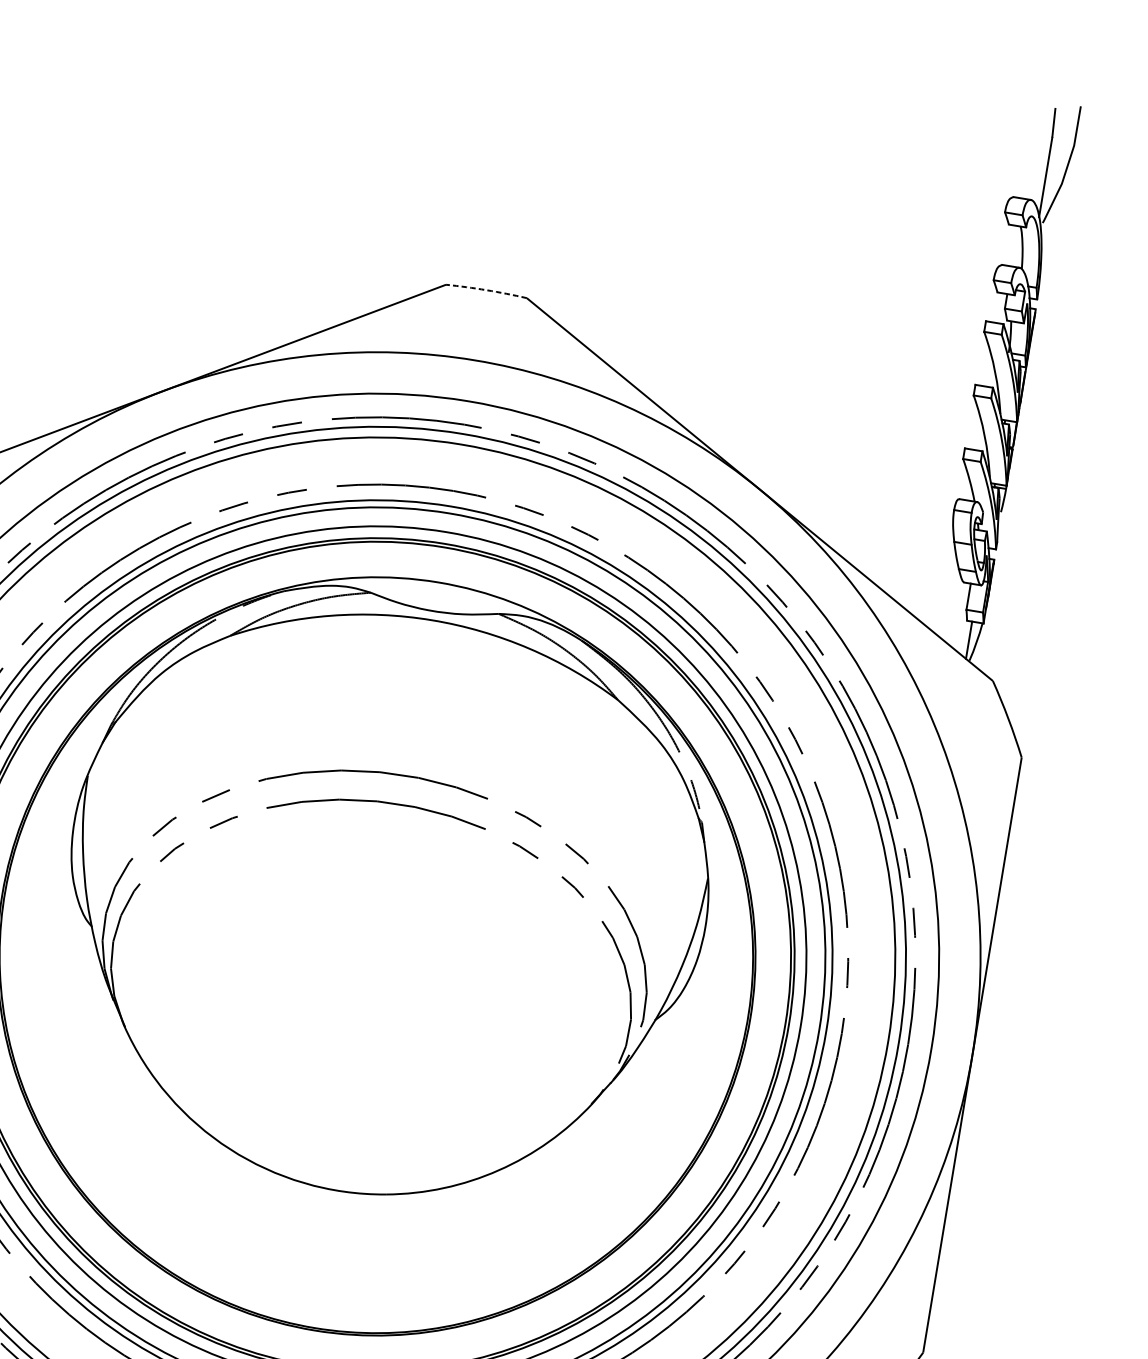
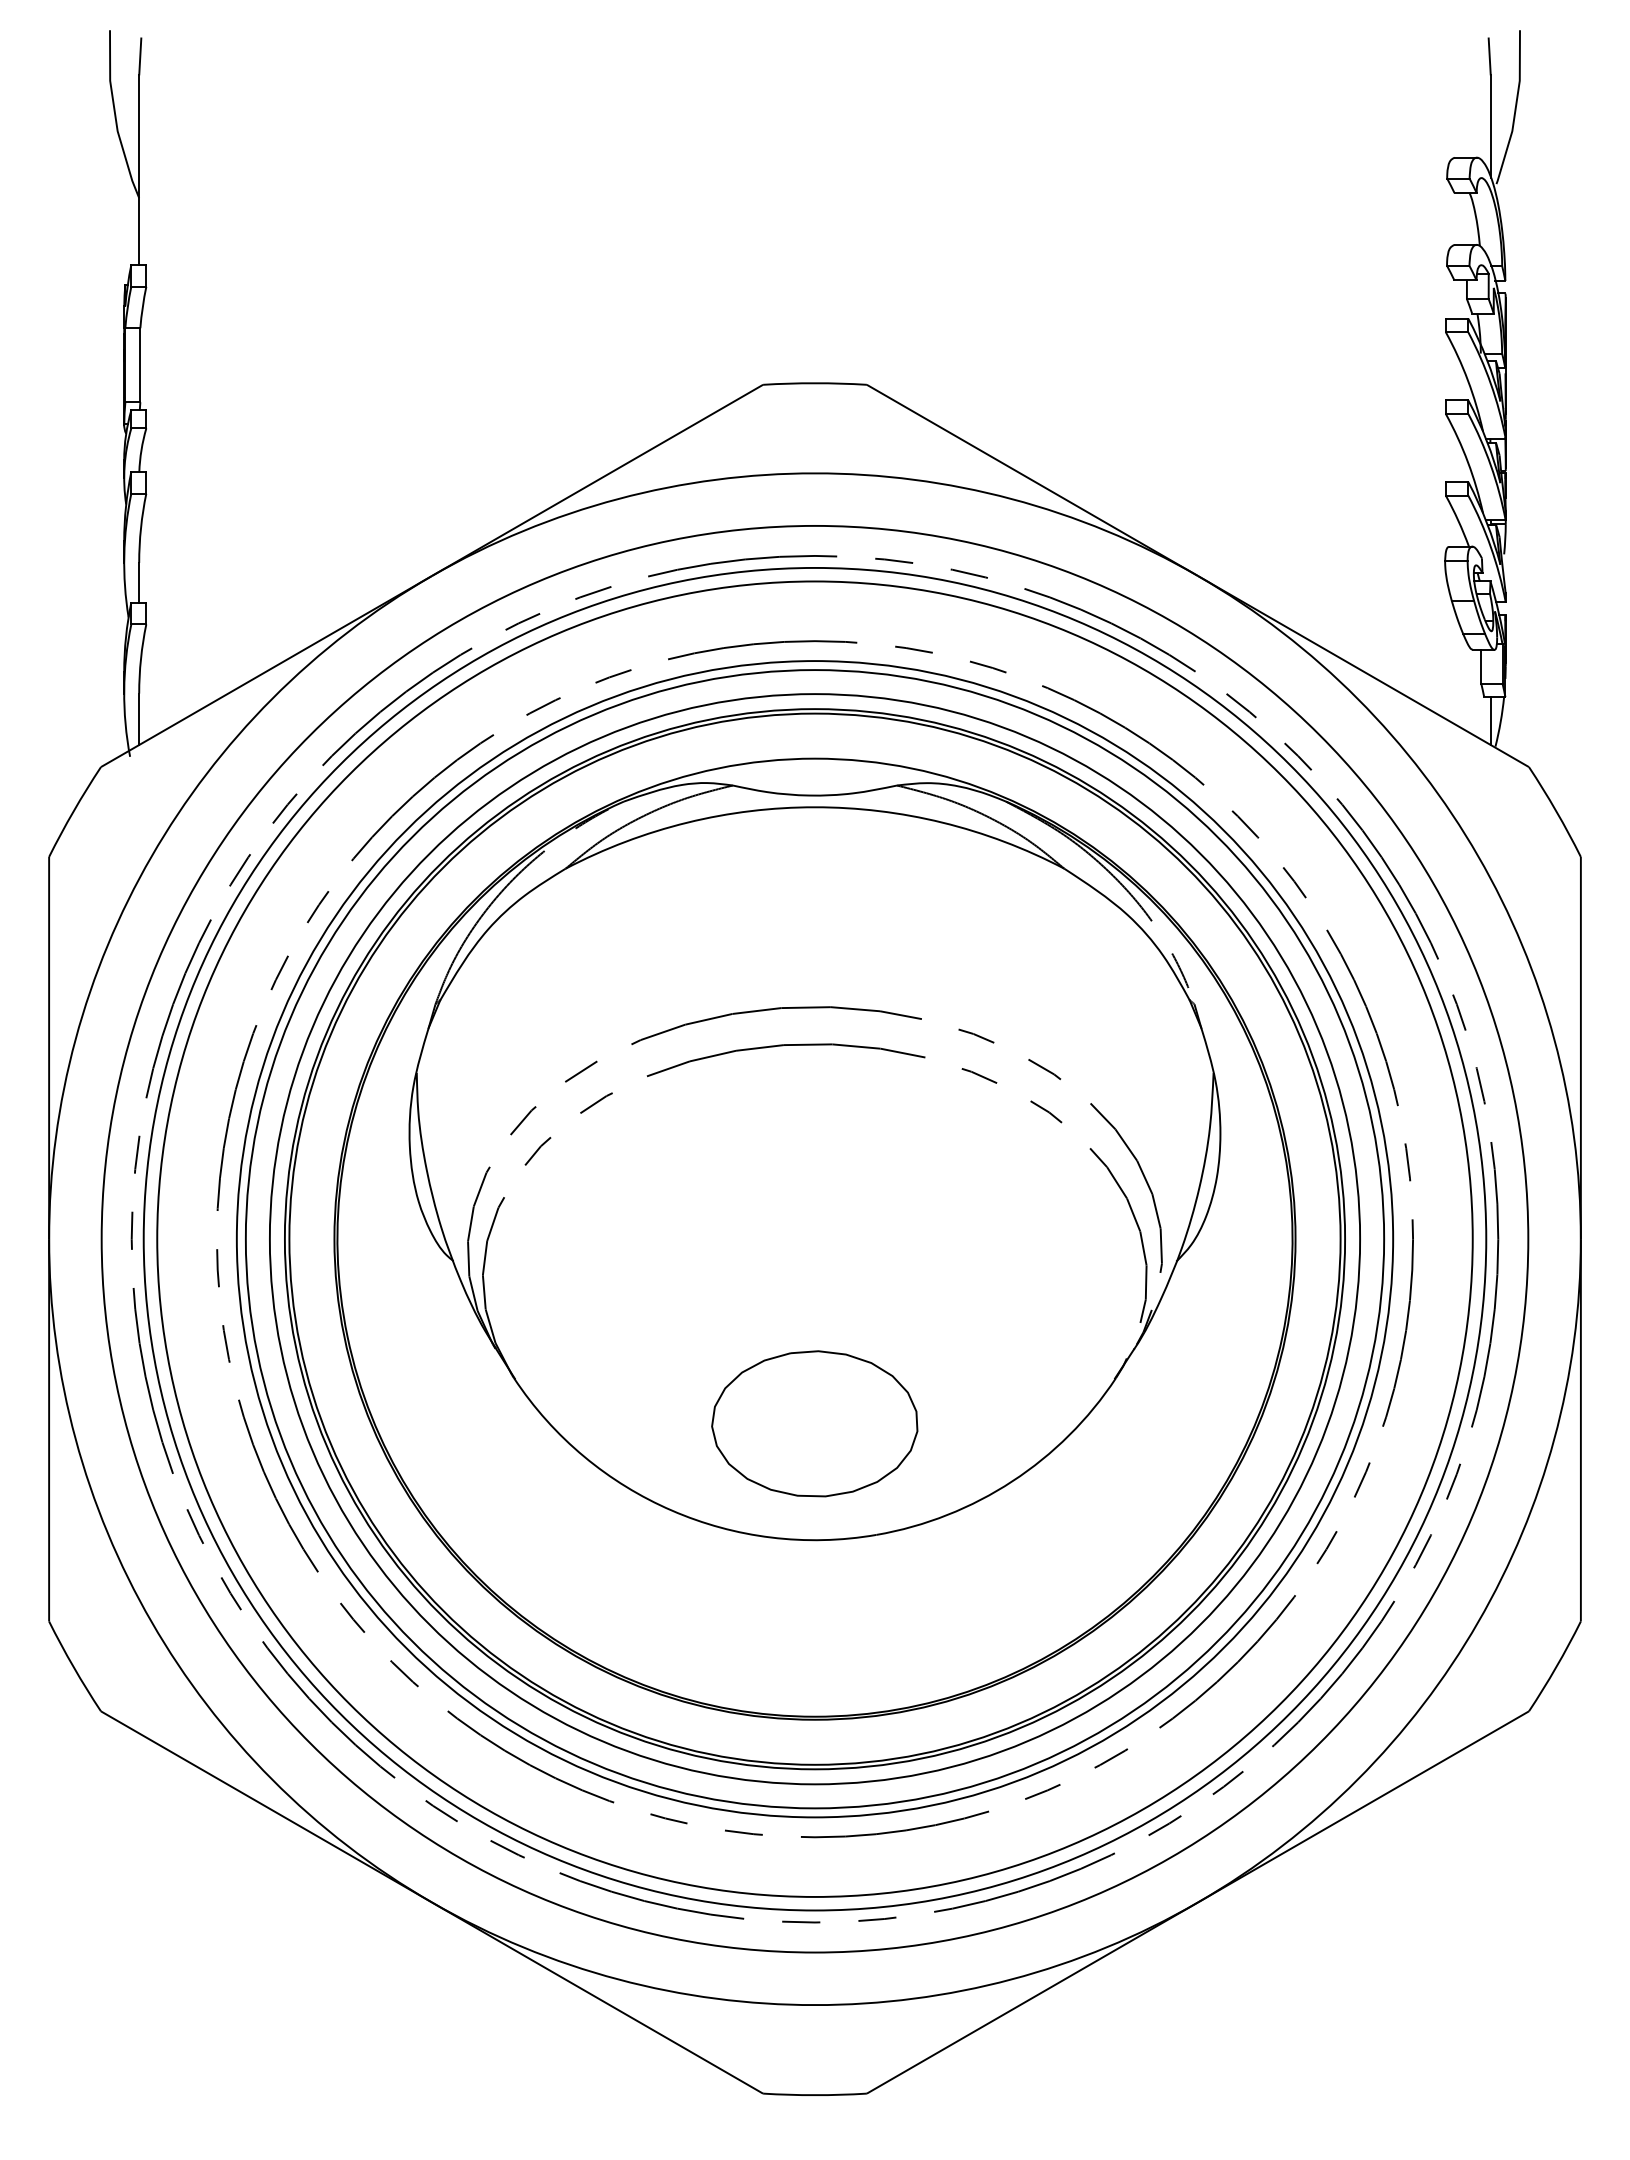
arc: (487, 290) -> (815, 383), dashed -> solid
part: (352, 1099) -> (814, 1423), added

